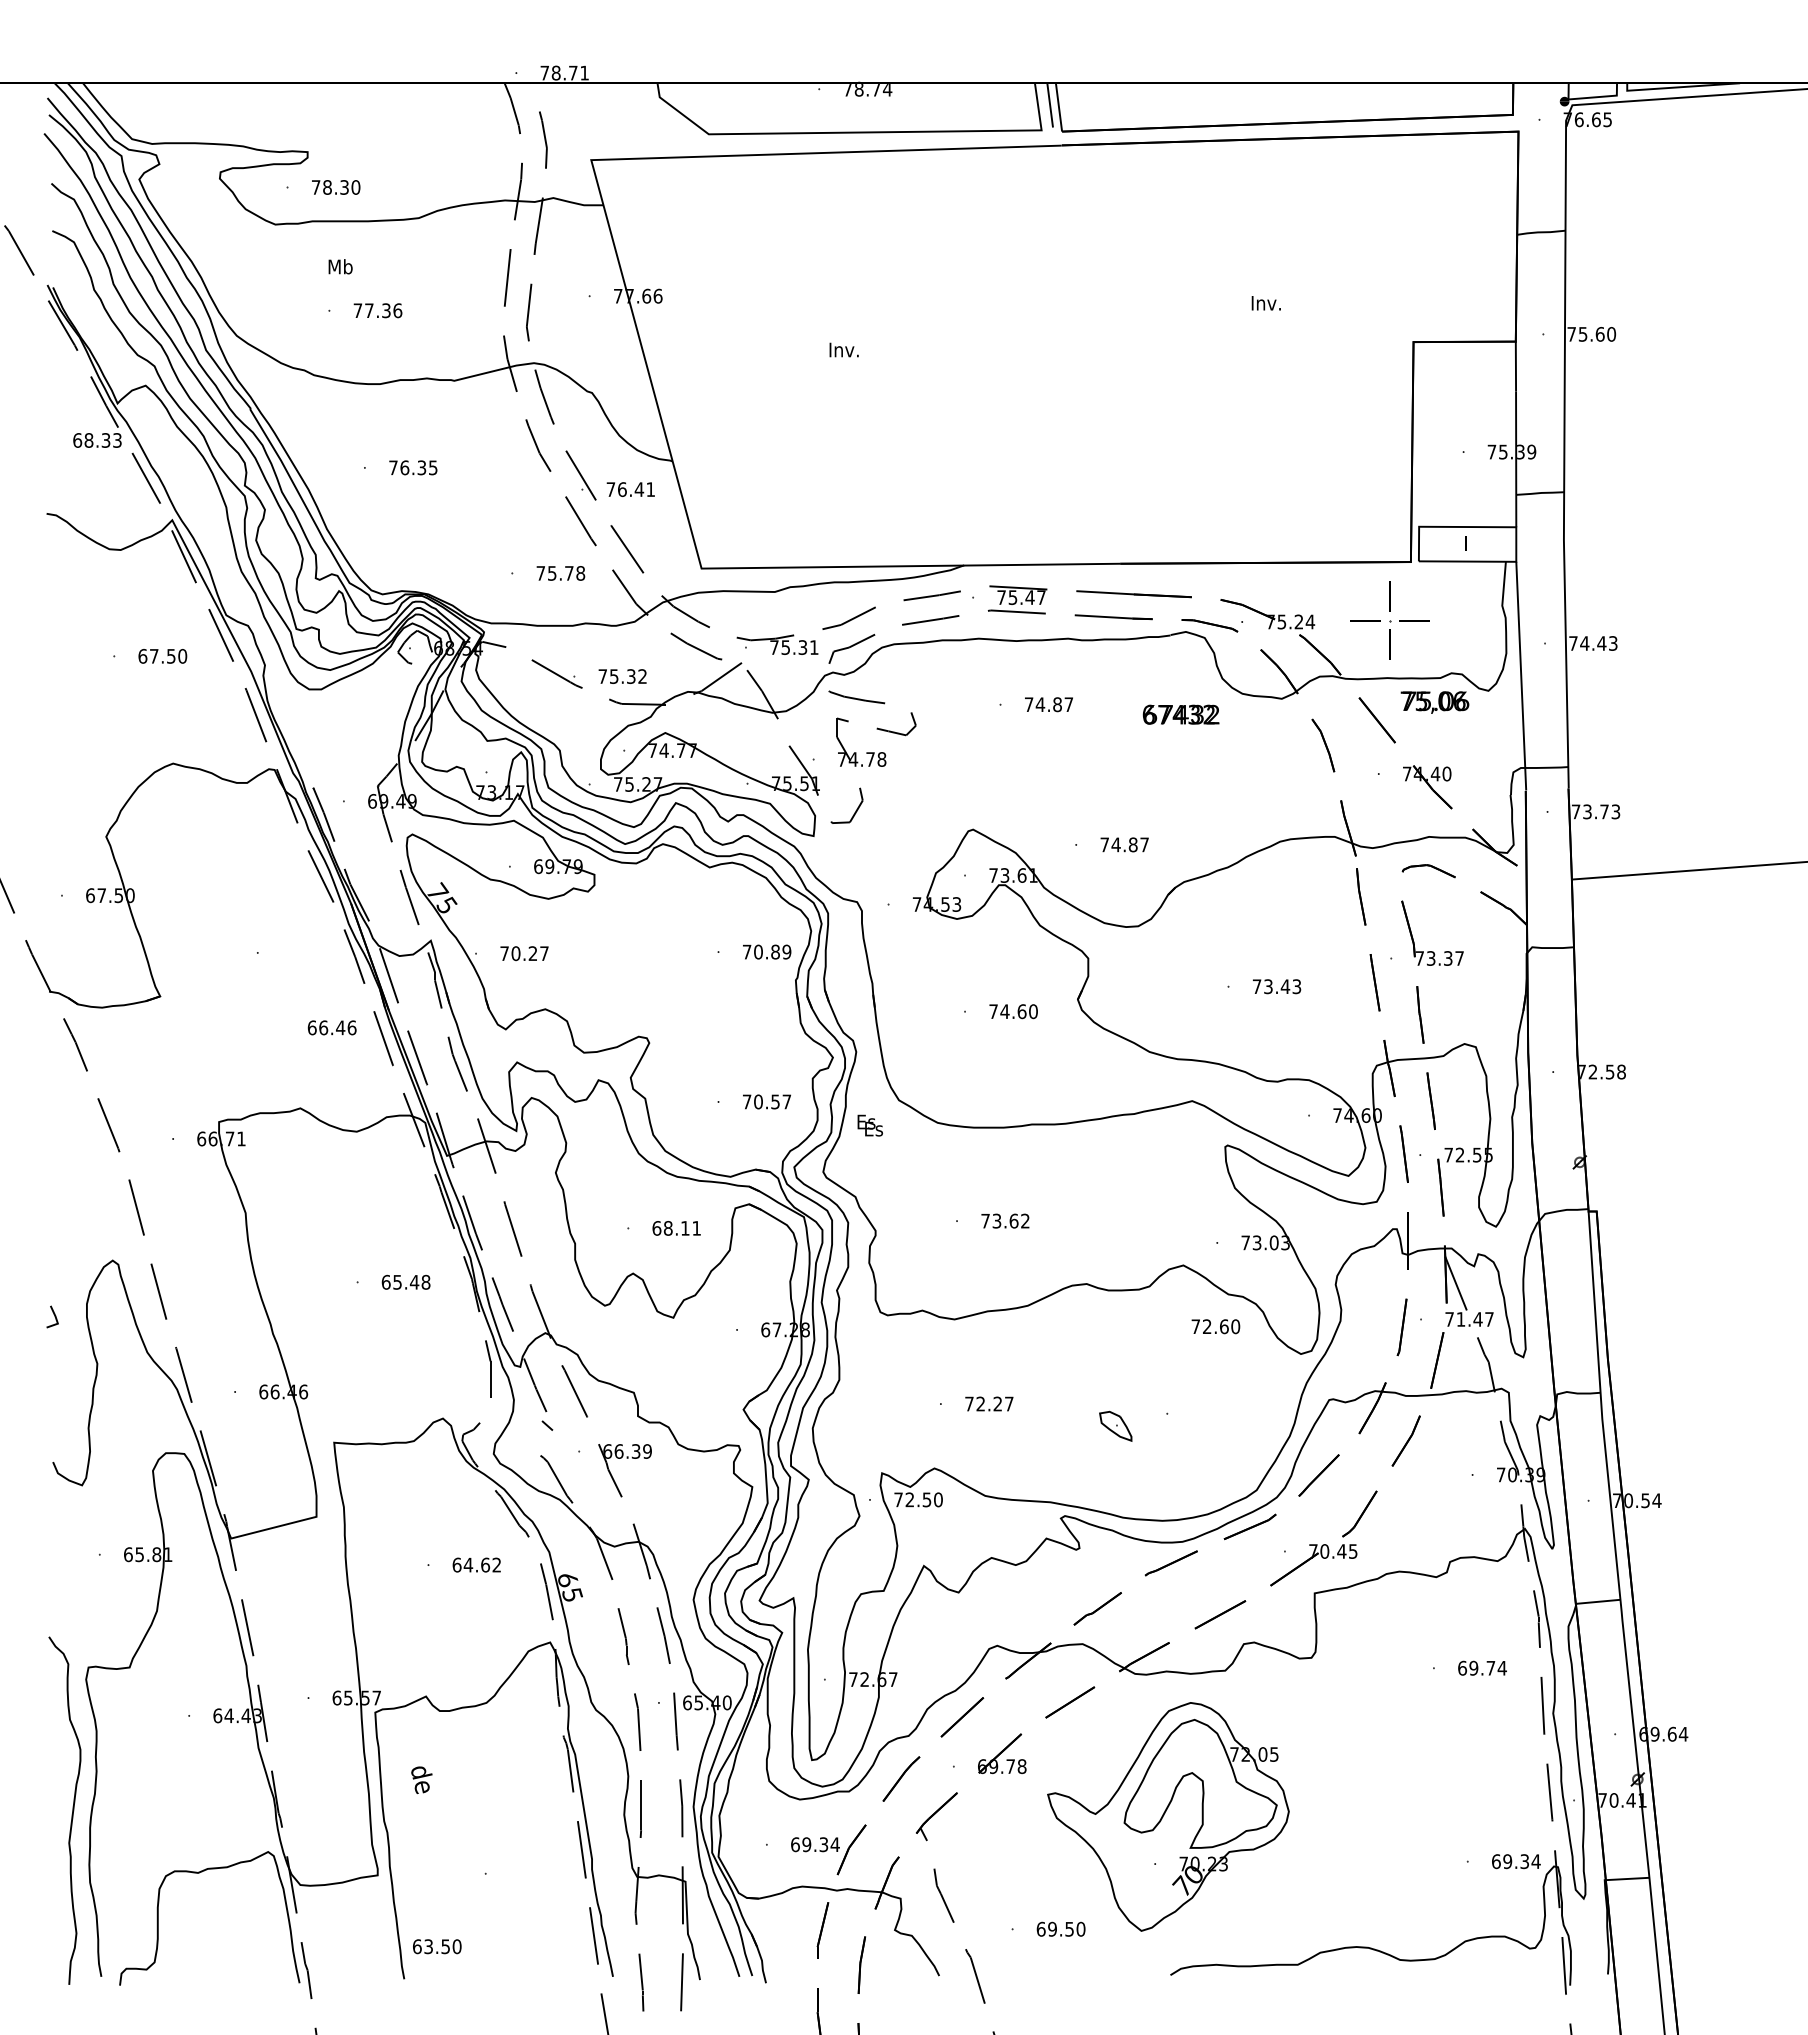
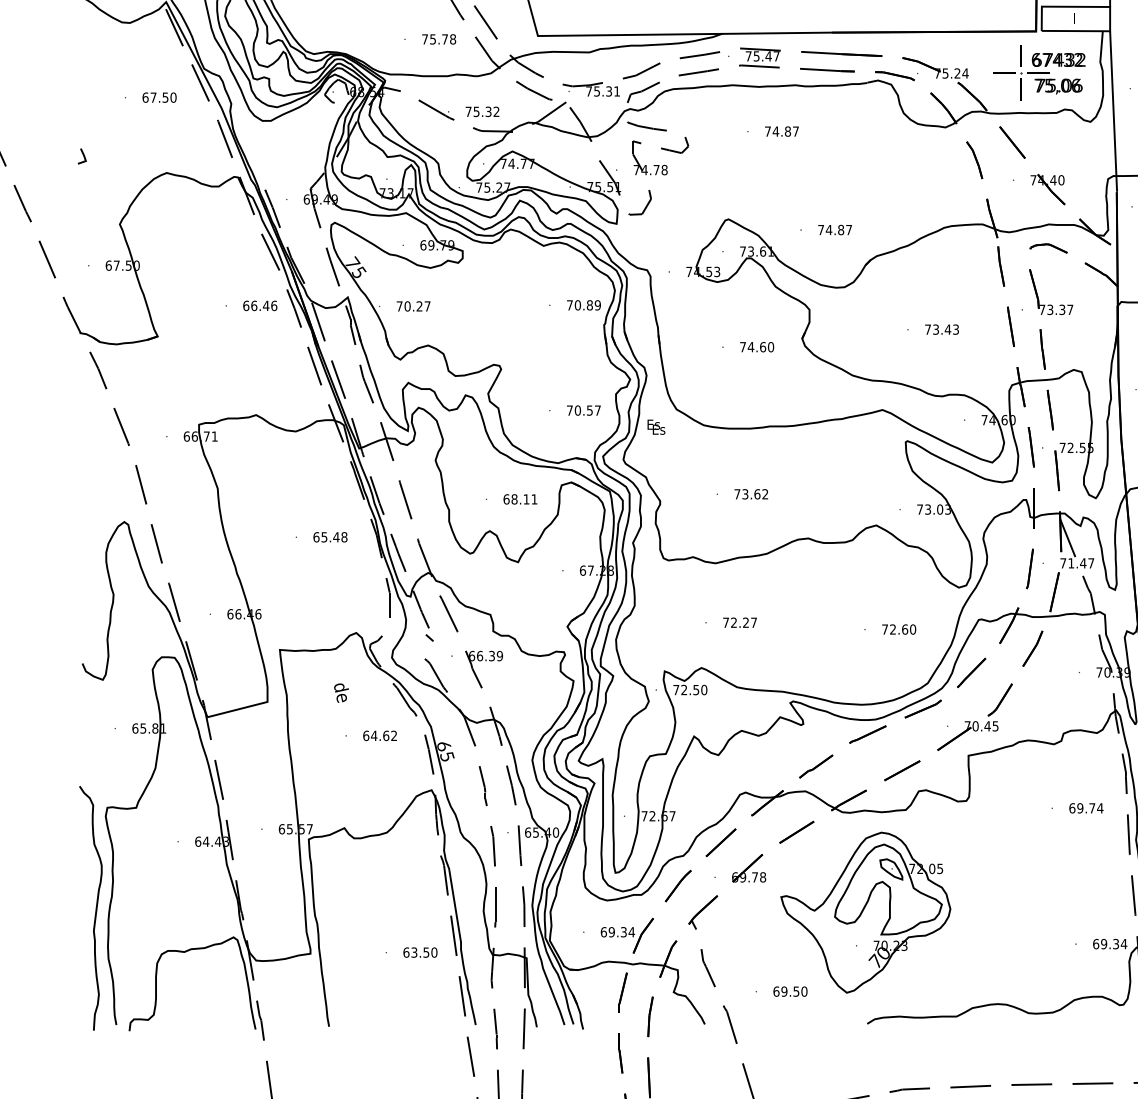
text: (1434, 702) -> (1058, 86), moved
text: (1180, 714) -> (1058, 59), moved
text: (331, 1027) -> (259, 305), moved
line: (54, 1316) -> (83, 156), moved
text: (1215, 1326) -> (898, 629), moved
part: (1115, 1425) -> (891, 868), moved
text: (421, 1780) -> (341, 693), moved
text: (437, 1946) -> (420, 952), moved

